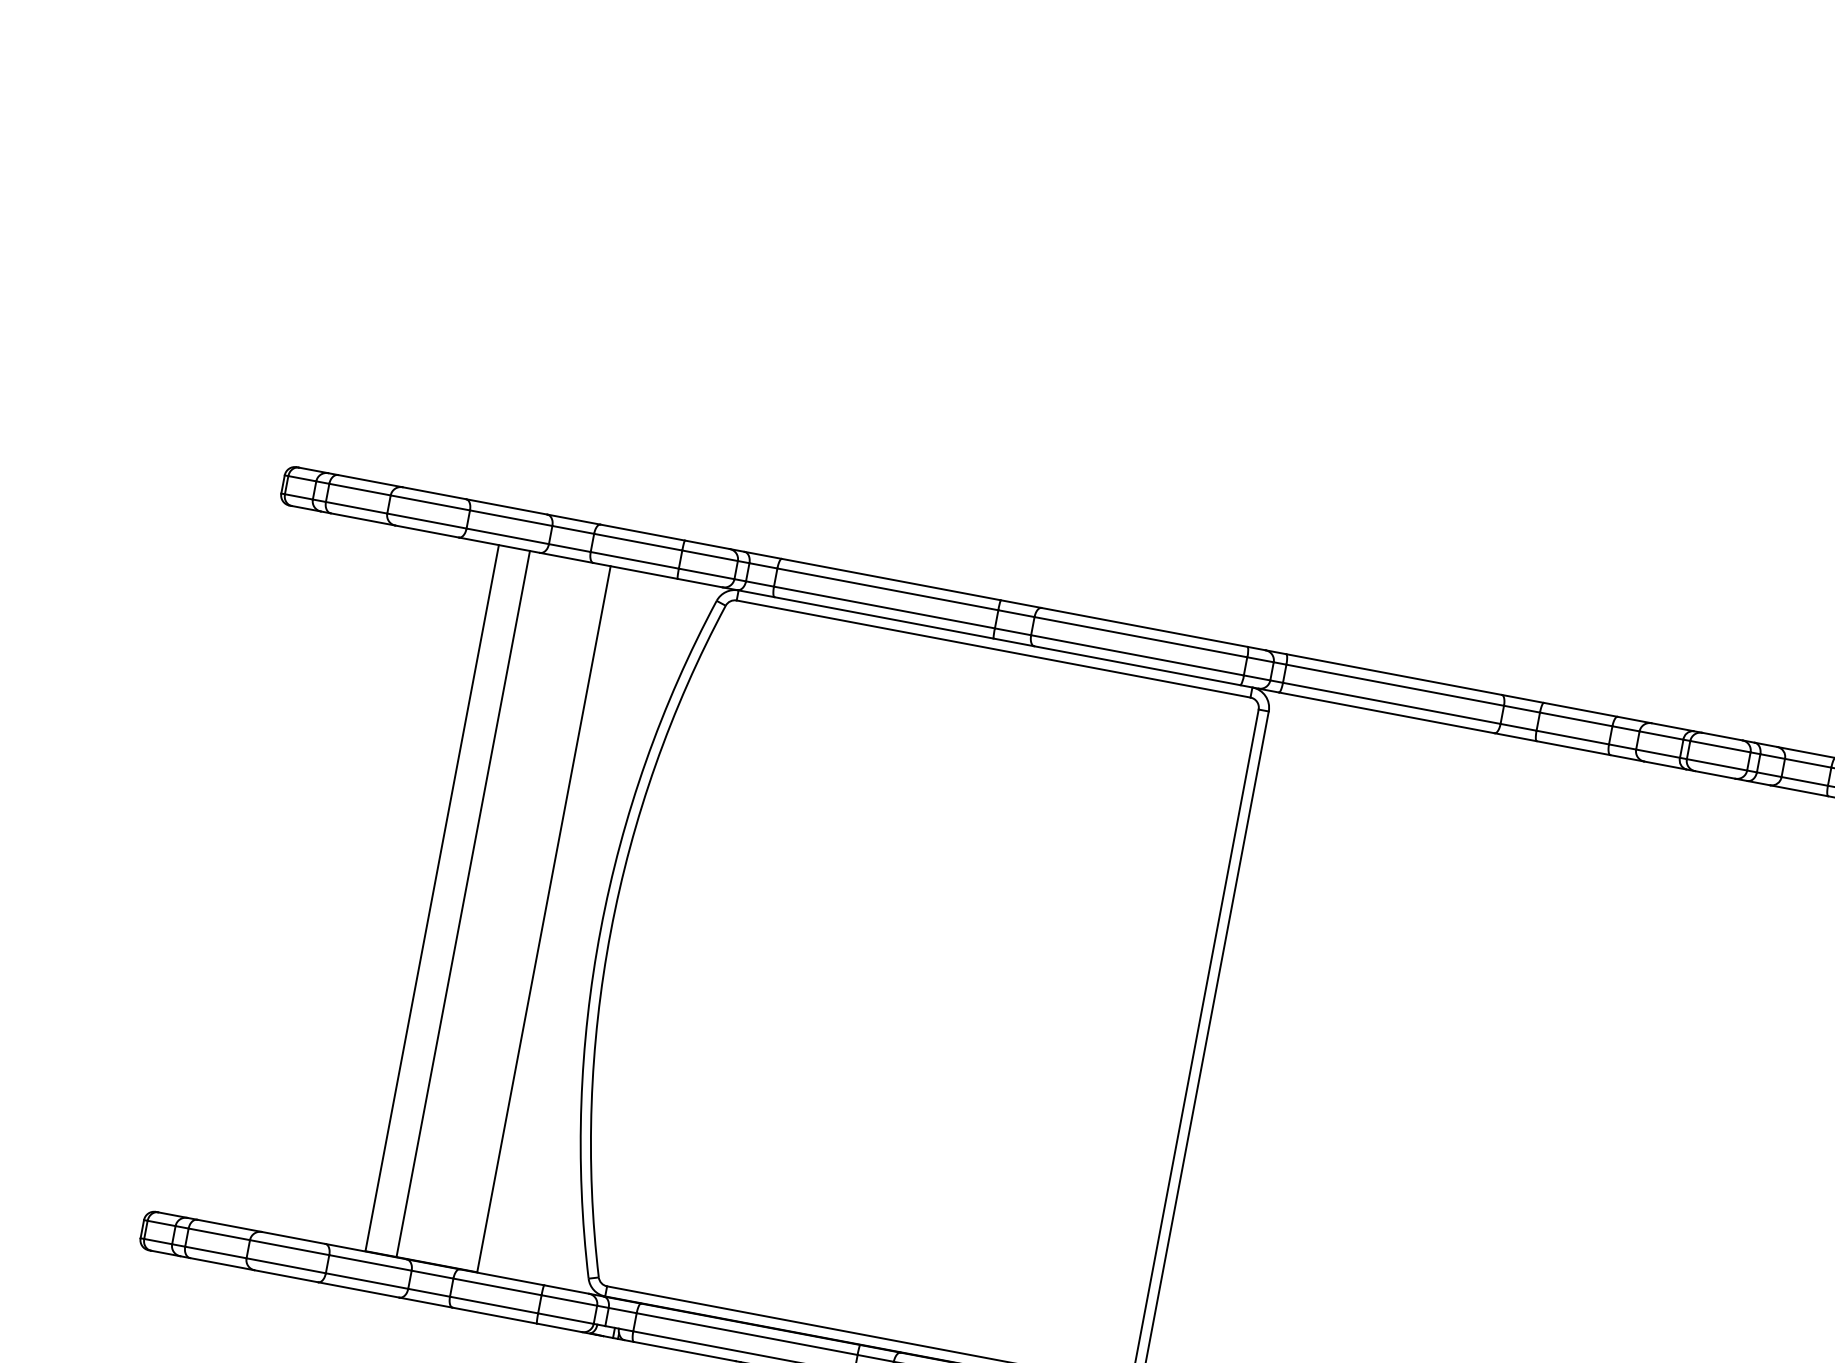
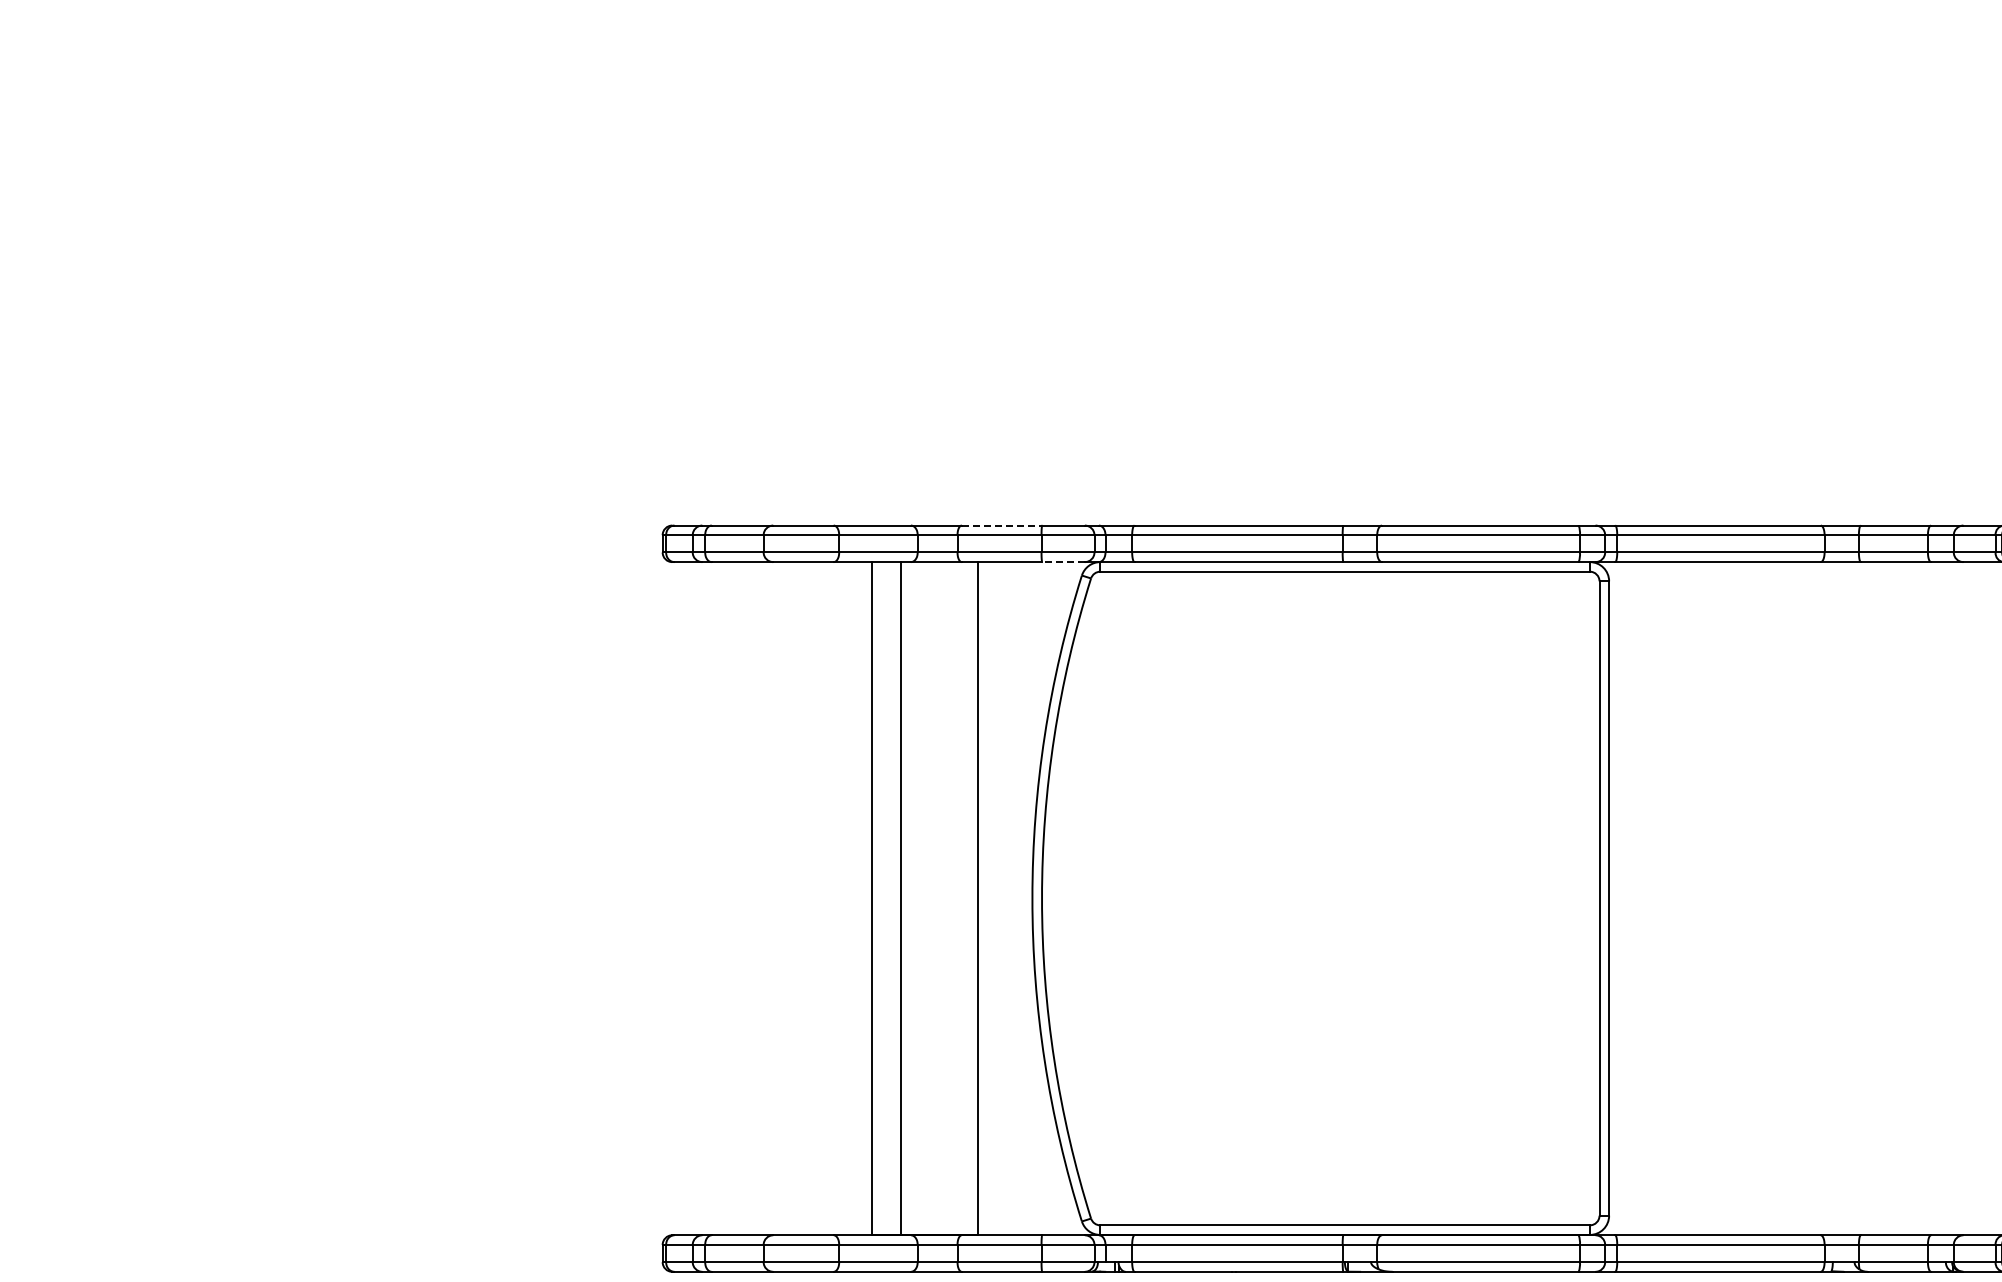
line: (643, 532) -> (1002, 525), solid -> dashed
line: (699, 583) -> (1063, 562), solid -> dashed

